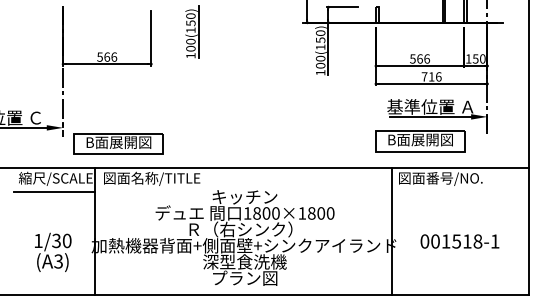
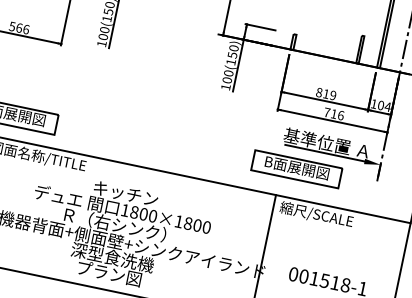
text: (420, 58) -> (326, 93), 566 -> 819
text: (478, 58) -> (383, 105), 150 -> 104
part: (420, 141) -> (296, 169), moved
text: (440, 178) -> (321, 215), 図面番号/NO. -> 縮尺/SCALE

